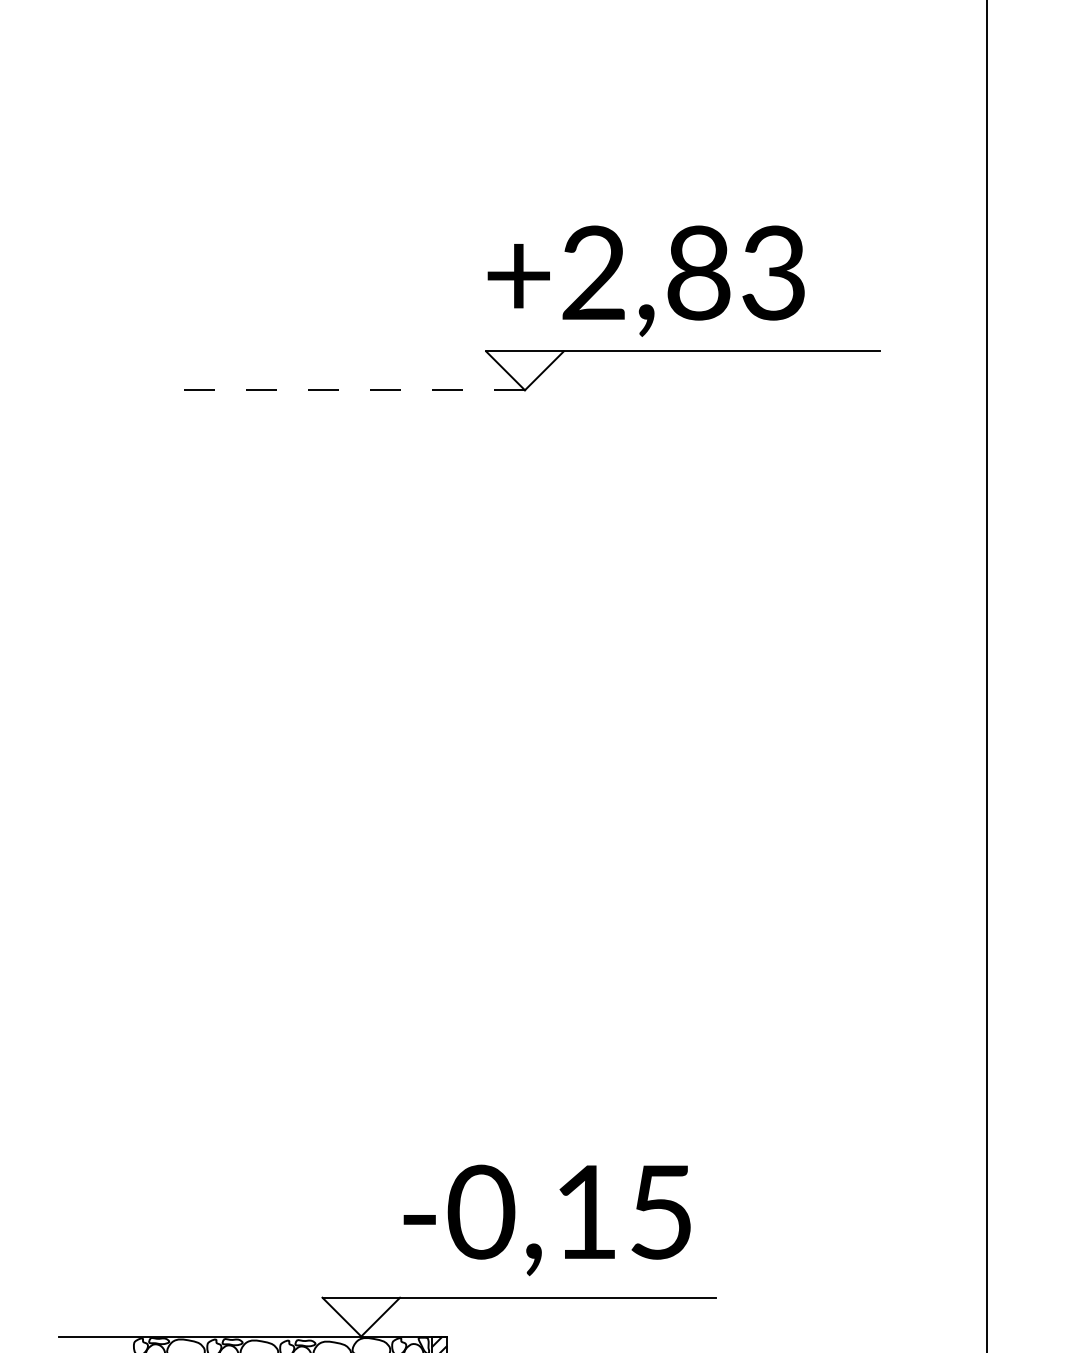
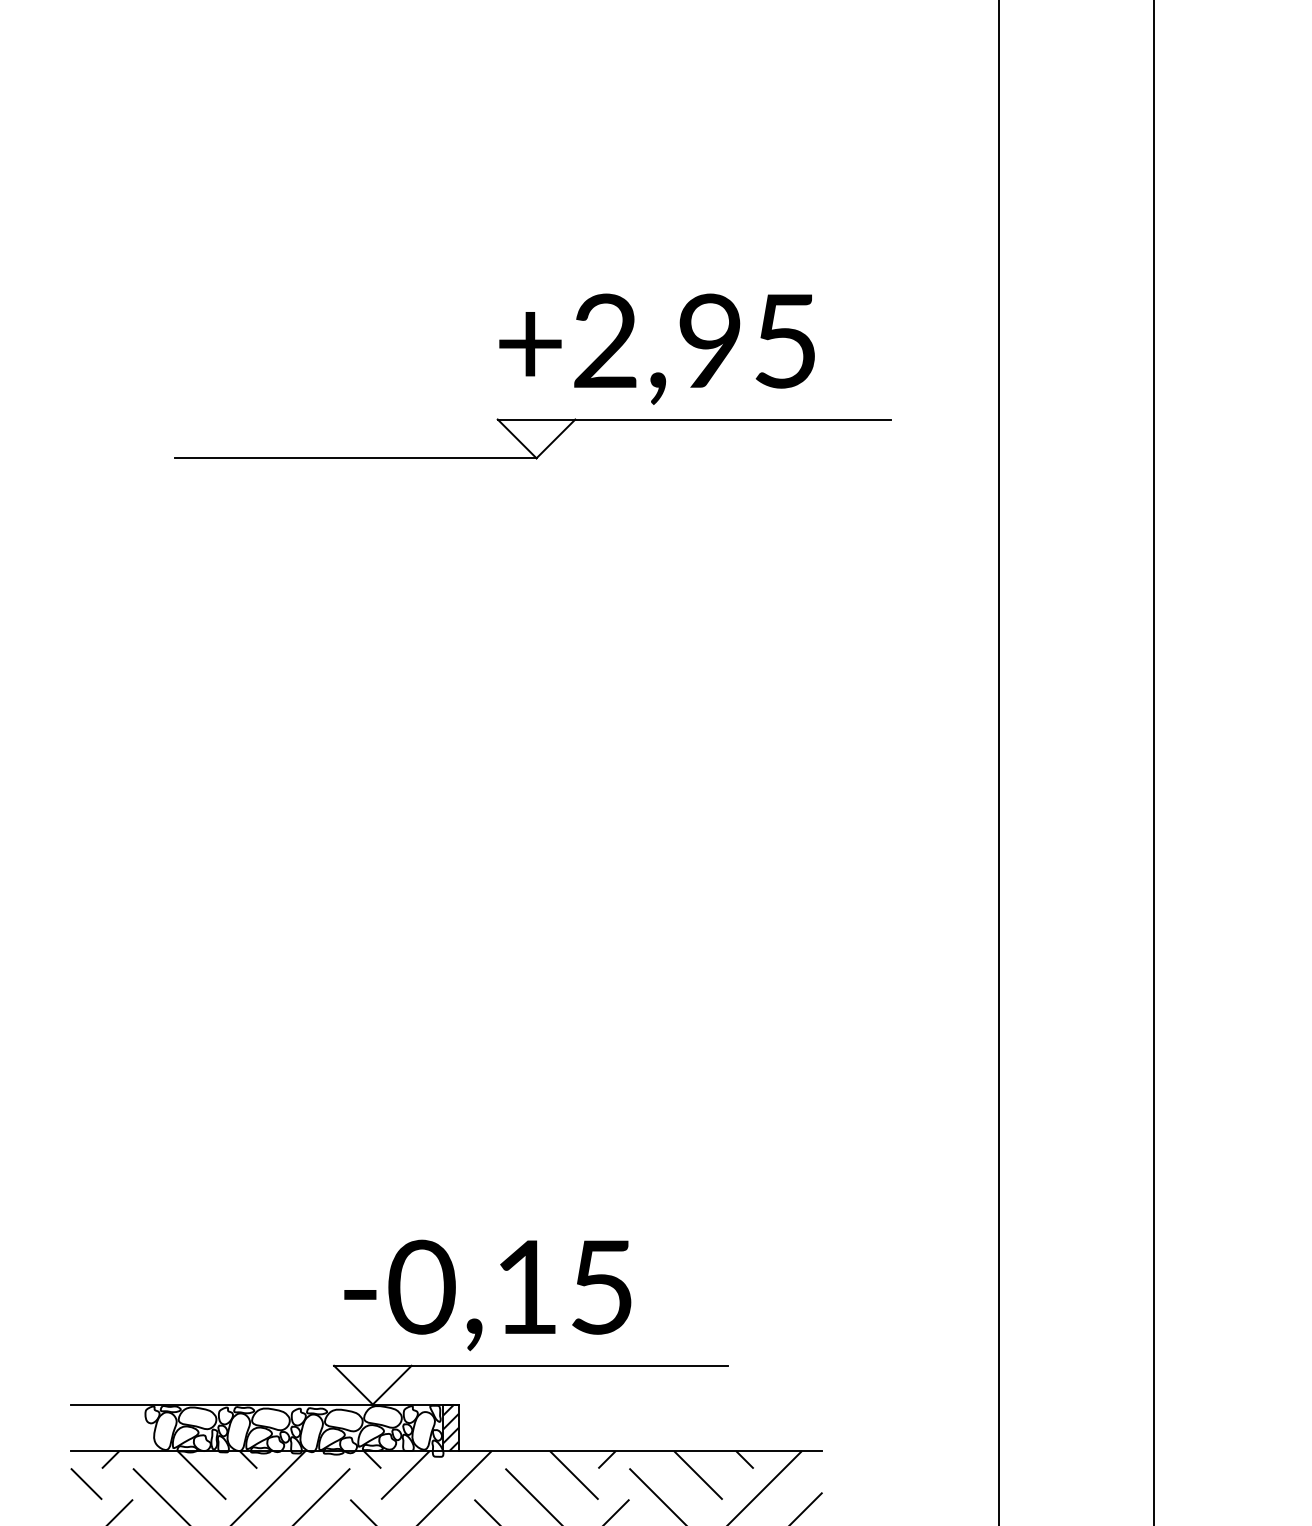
text: (735, 272) -> (747, 340), +2,83 -> +2,95
line: (343, 390) -> (355, 458), dashed -> solid
text: (546, 1220) -> (487, 1295), moved

